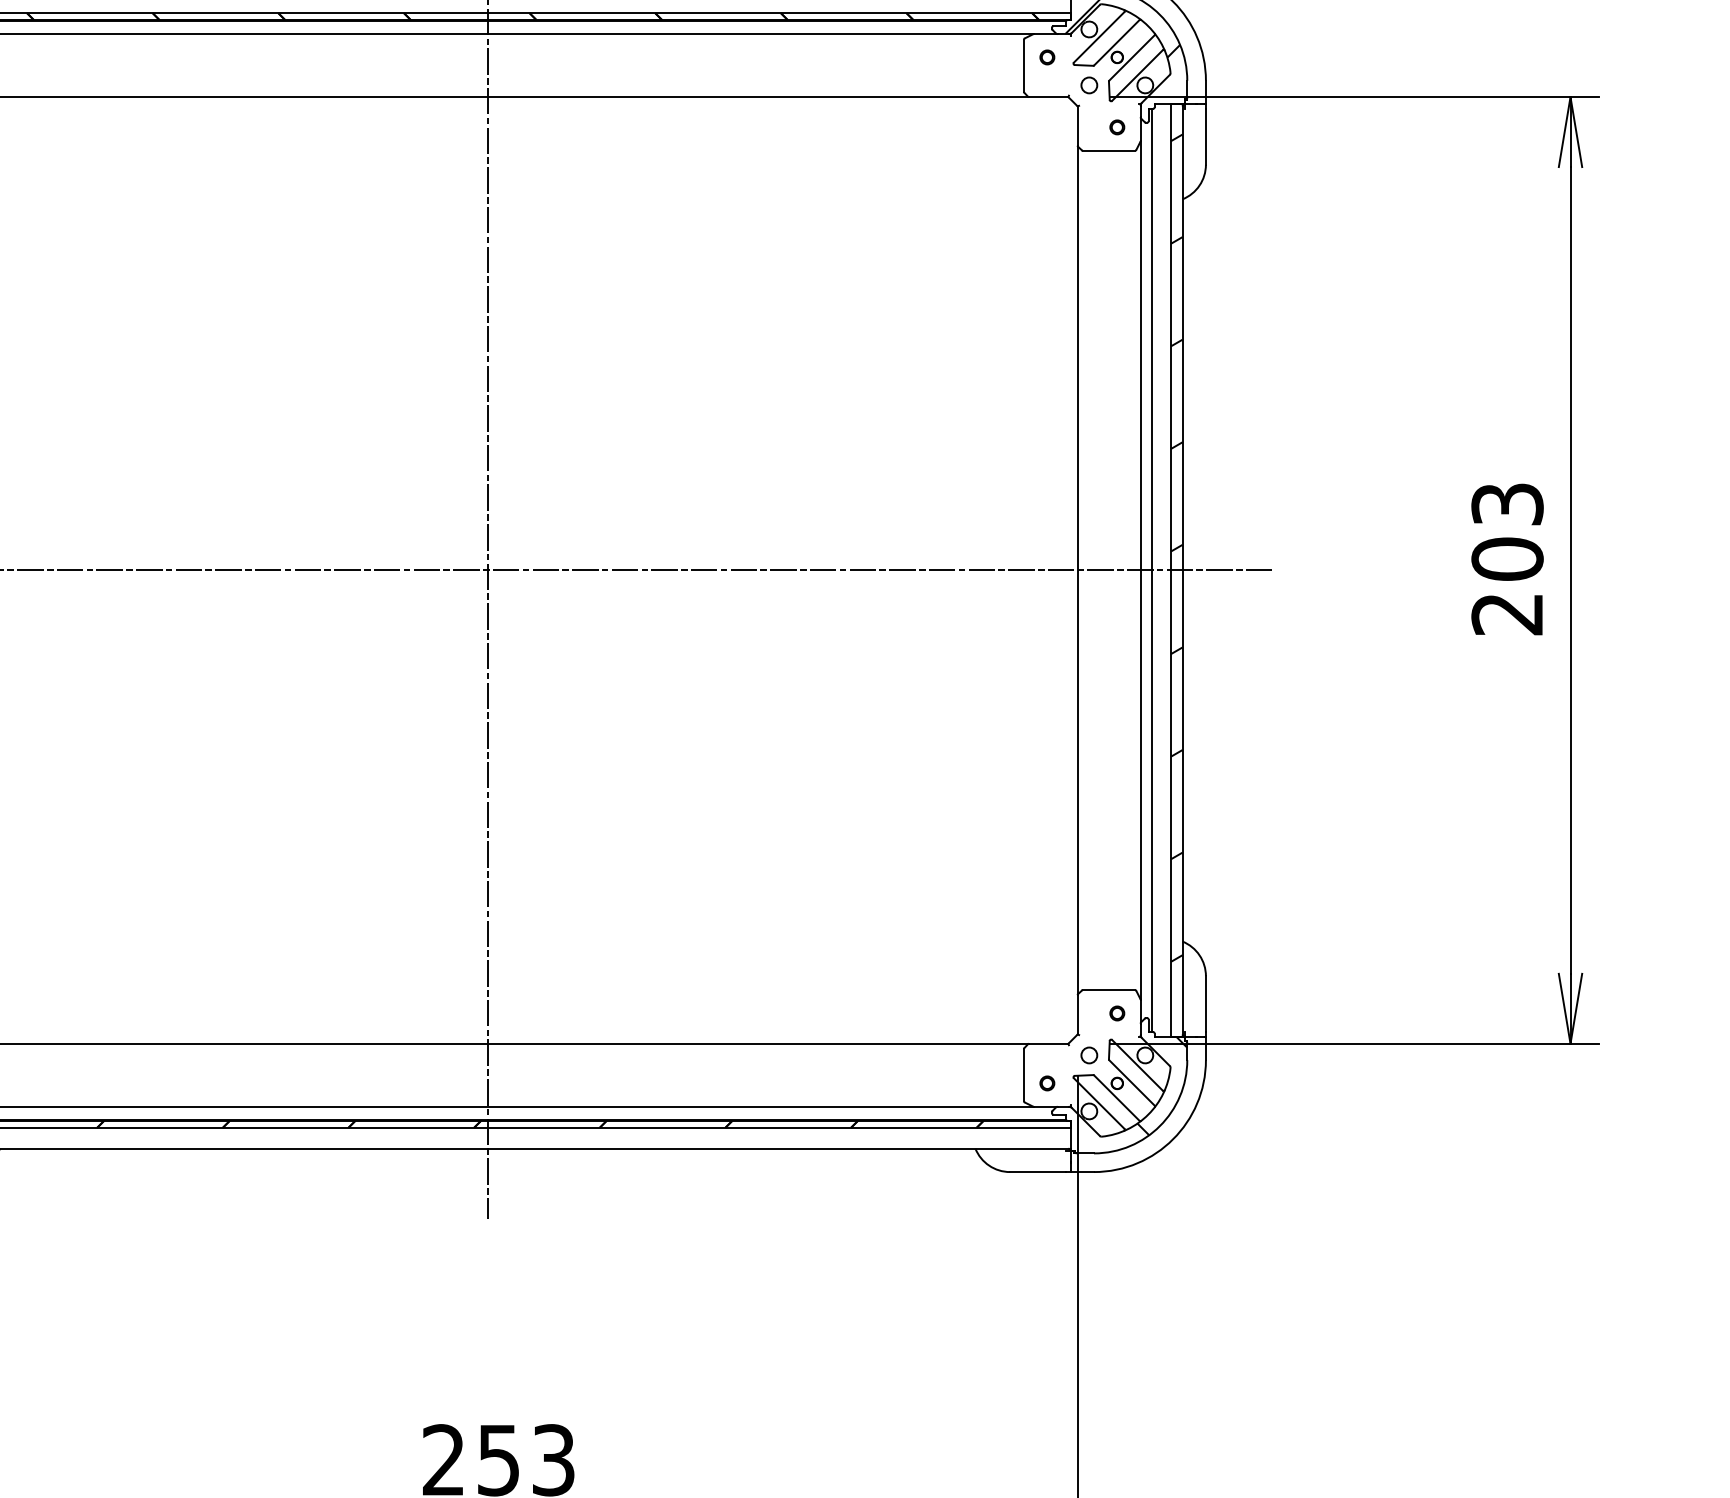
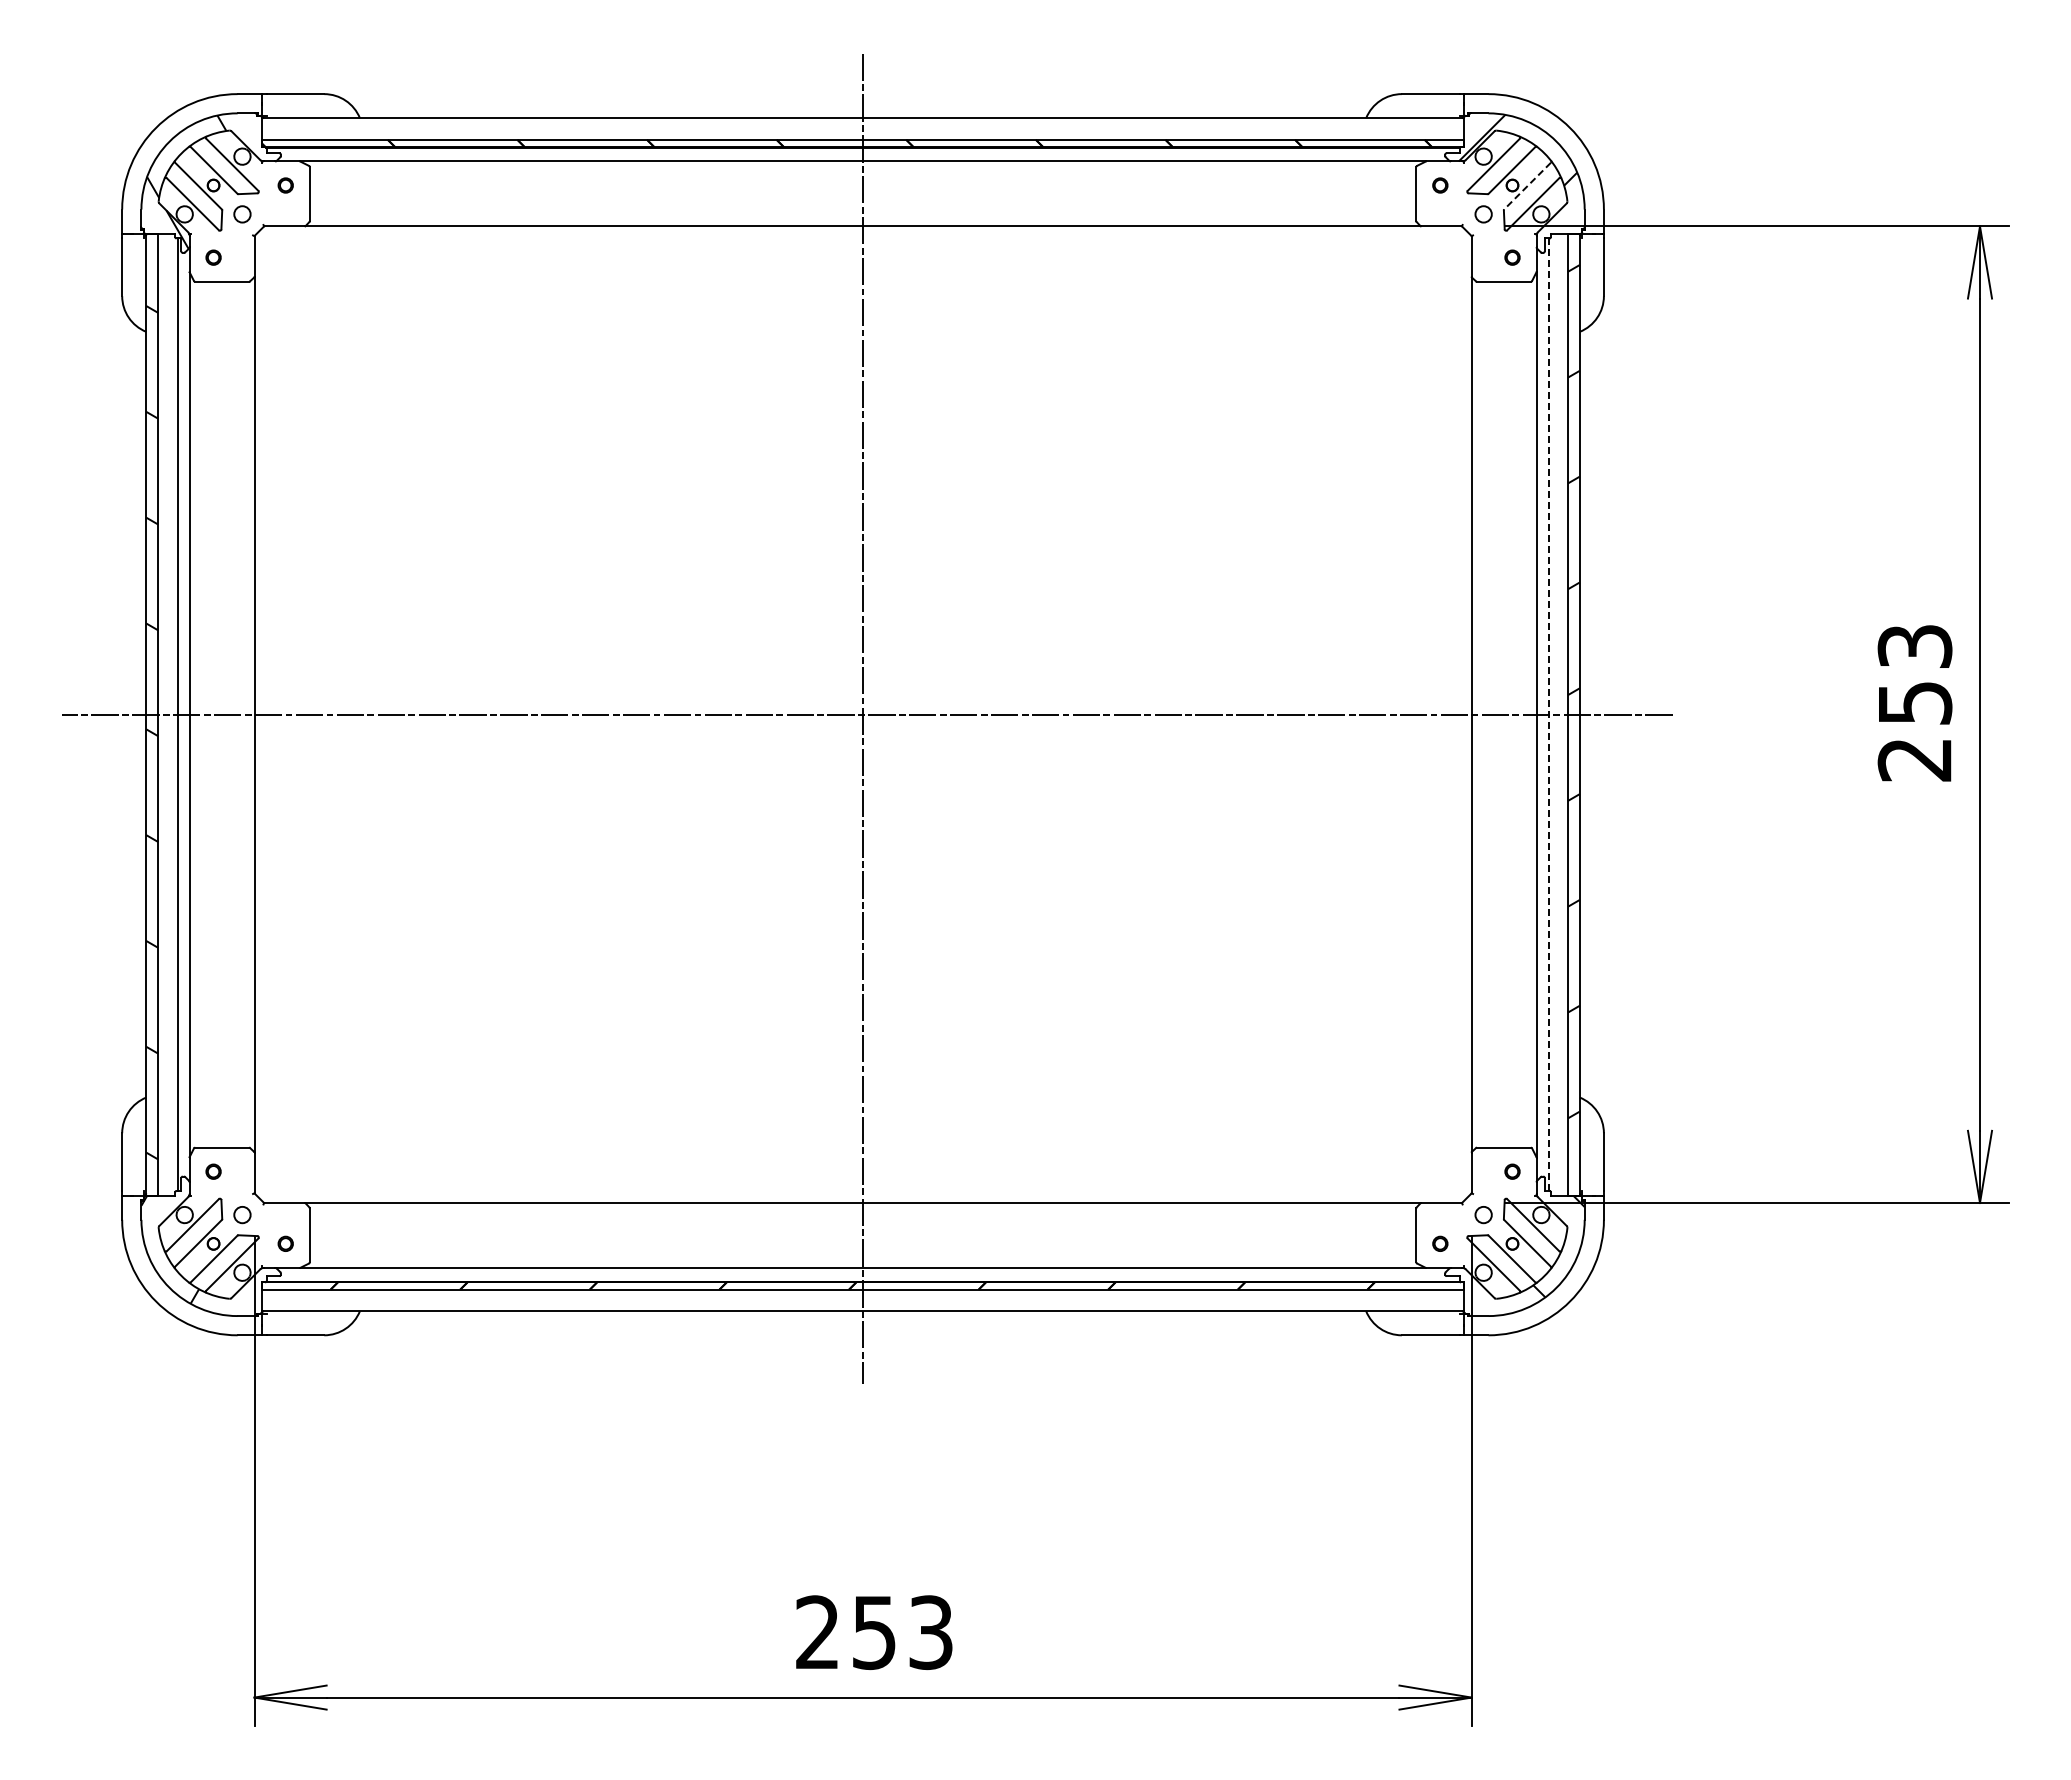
line: (1131, 58) -> (1527, 186), solid -> dashed
text: (1507, 558) -> (1914, 702), 203 -> 253
line: (1152, 570) -> (1548, 714), solid -> dashed

